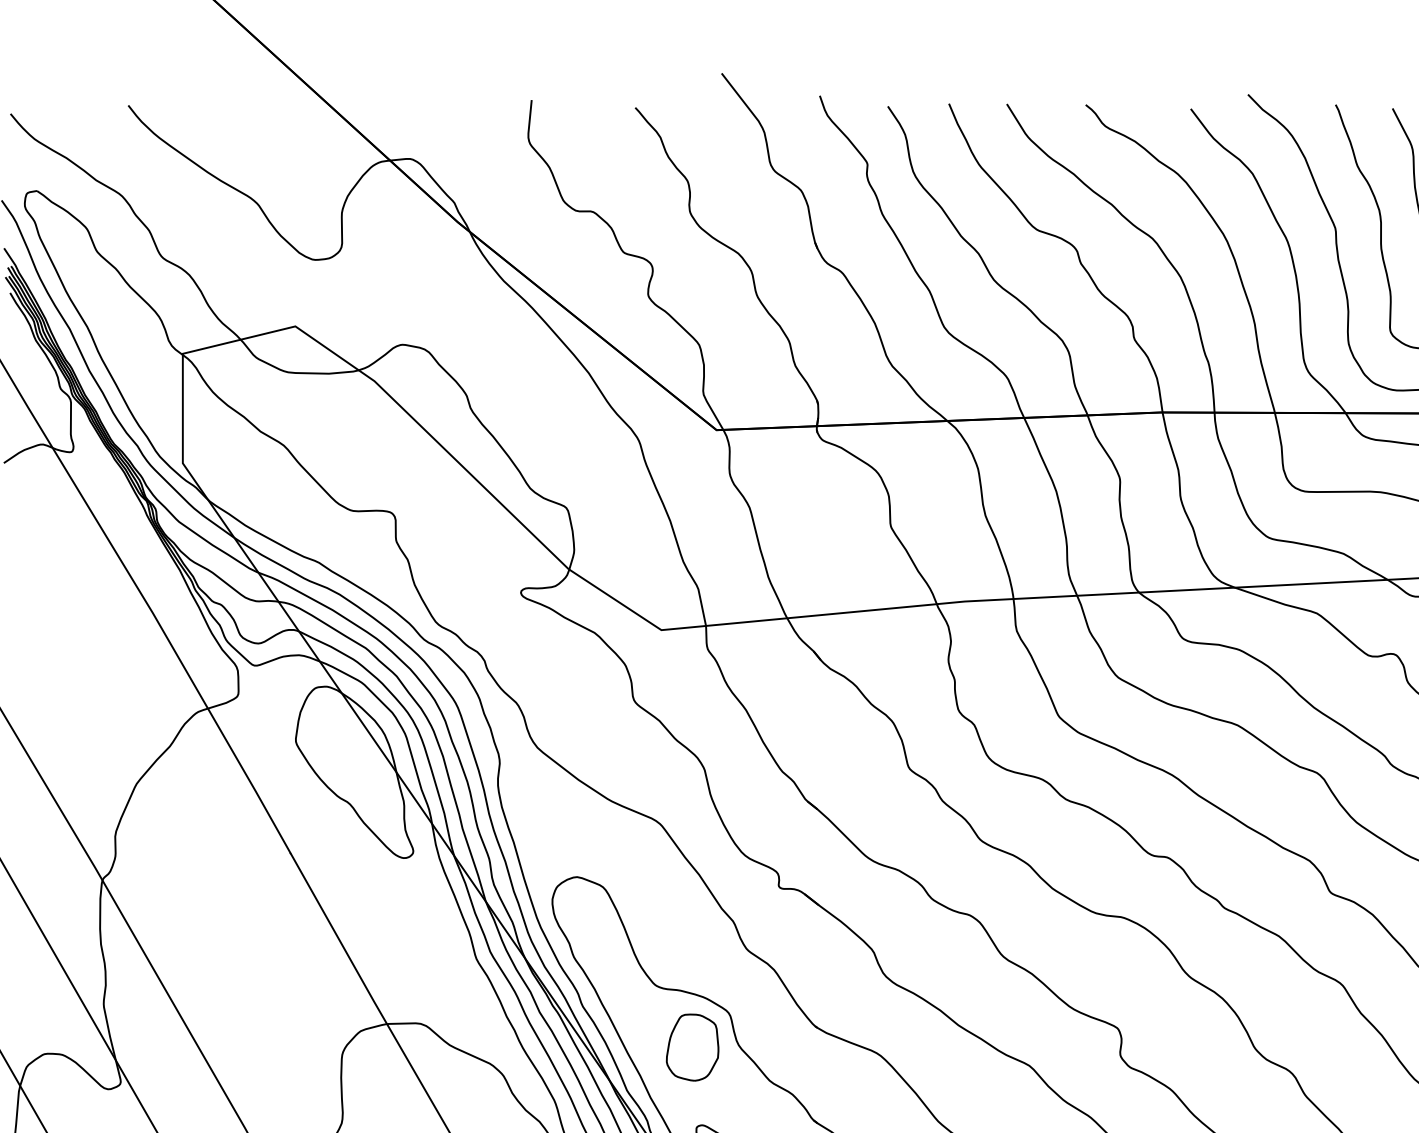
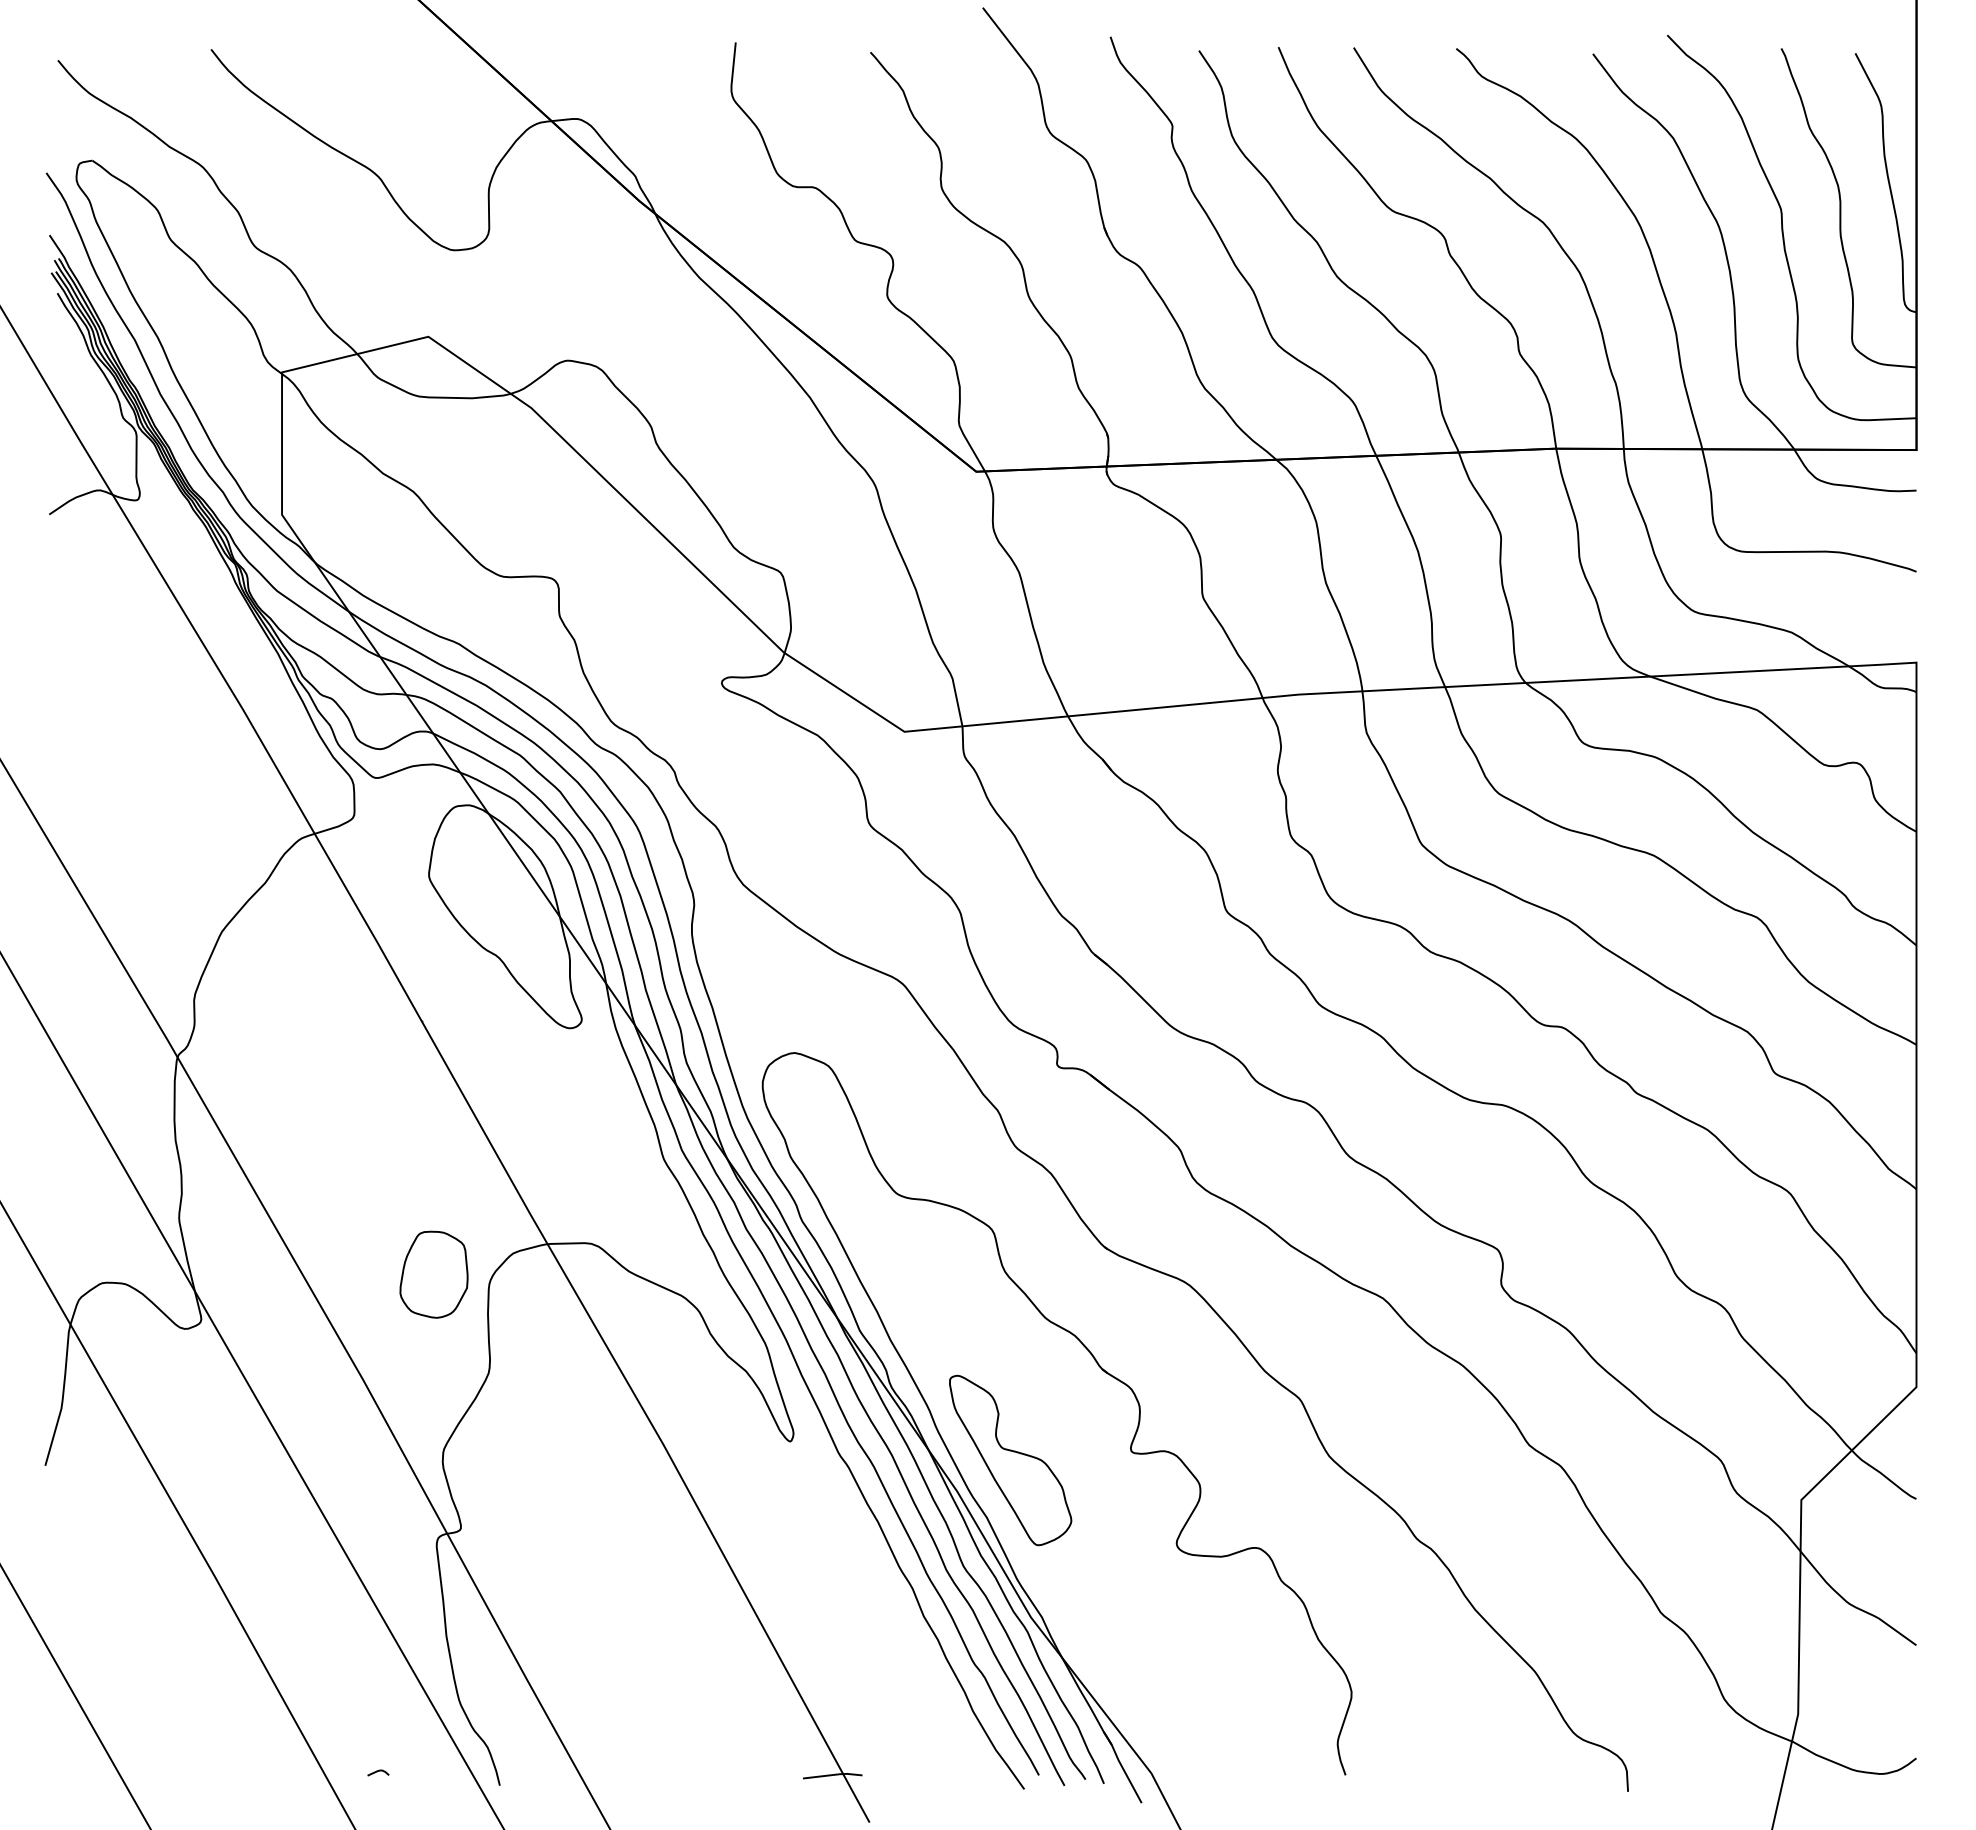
part: (692, 1047) -> (433, 1274), moved

